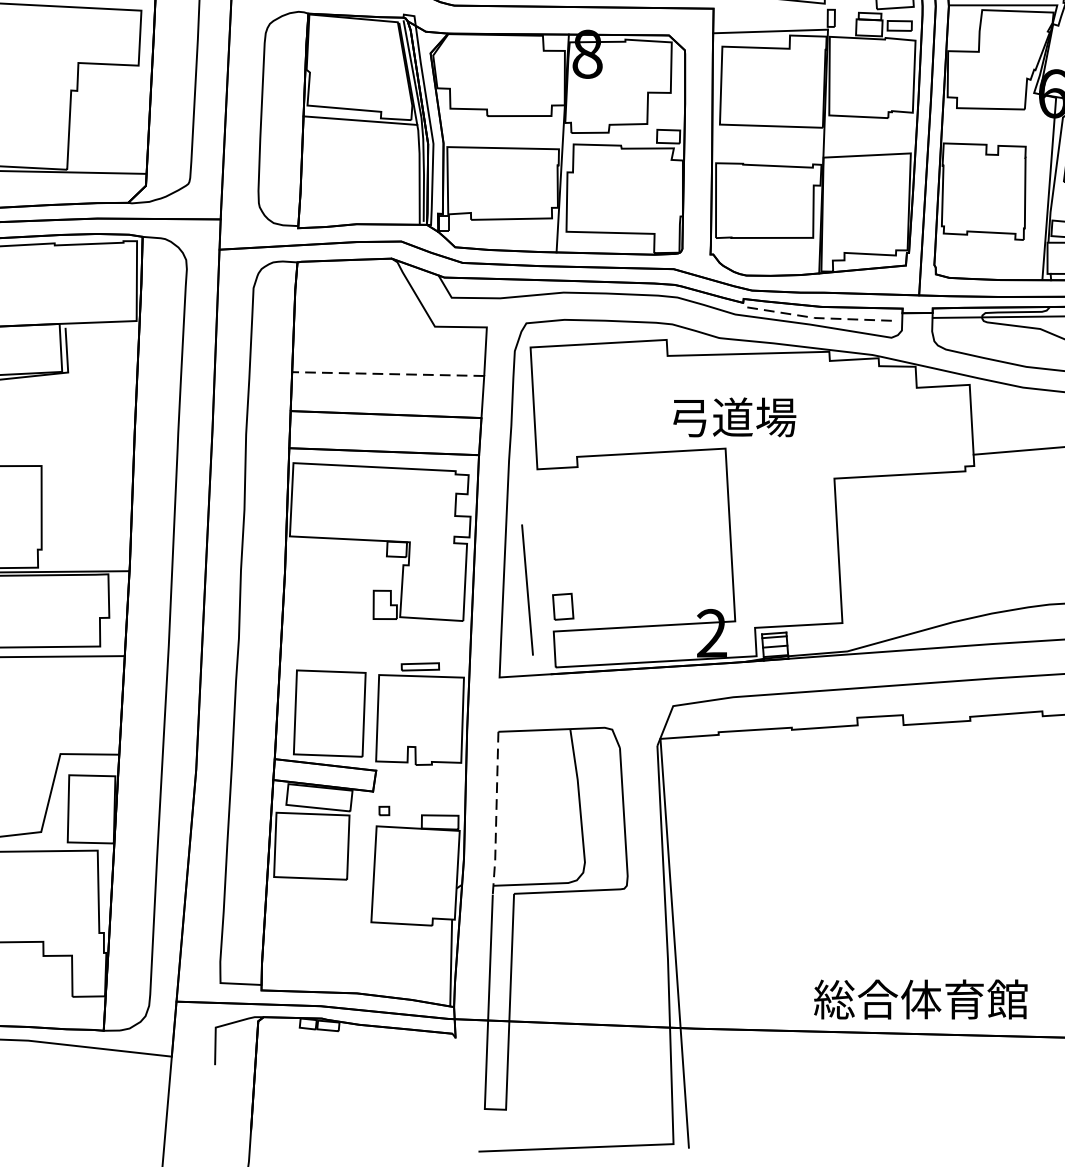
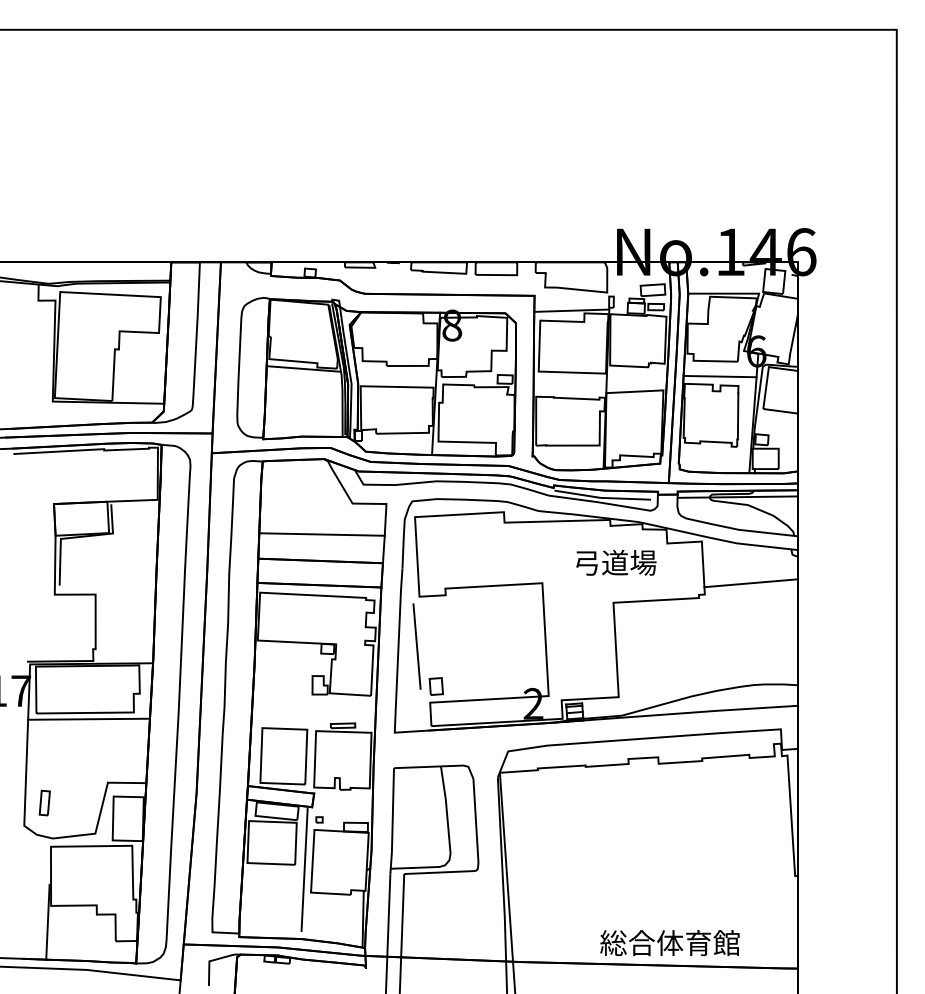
line: (996, 132) -> (719, 376), added
line: (816, 317) -> (601, 497), dashed -> solid
line: (388, 374) -> (322, 534), dashed -> solid
text: (734, 416) -> (616, 562), moved
line: (526, 589) -> (416, 646), moved
line: (496, 814) -> (392, 822), dashed -> solid
line: (361, 886) -> (304, 869), added

